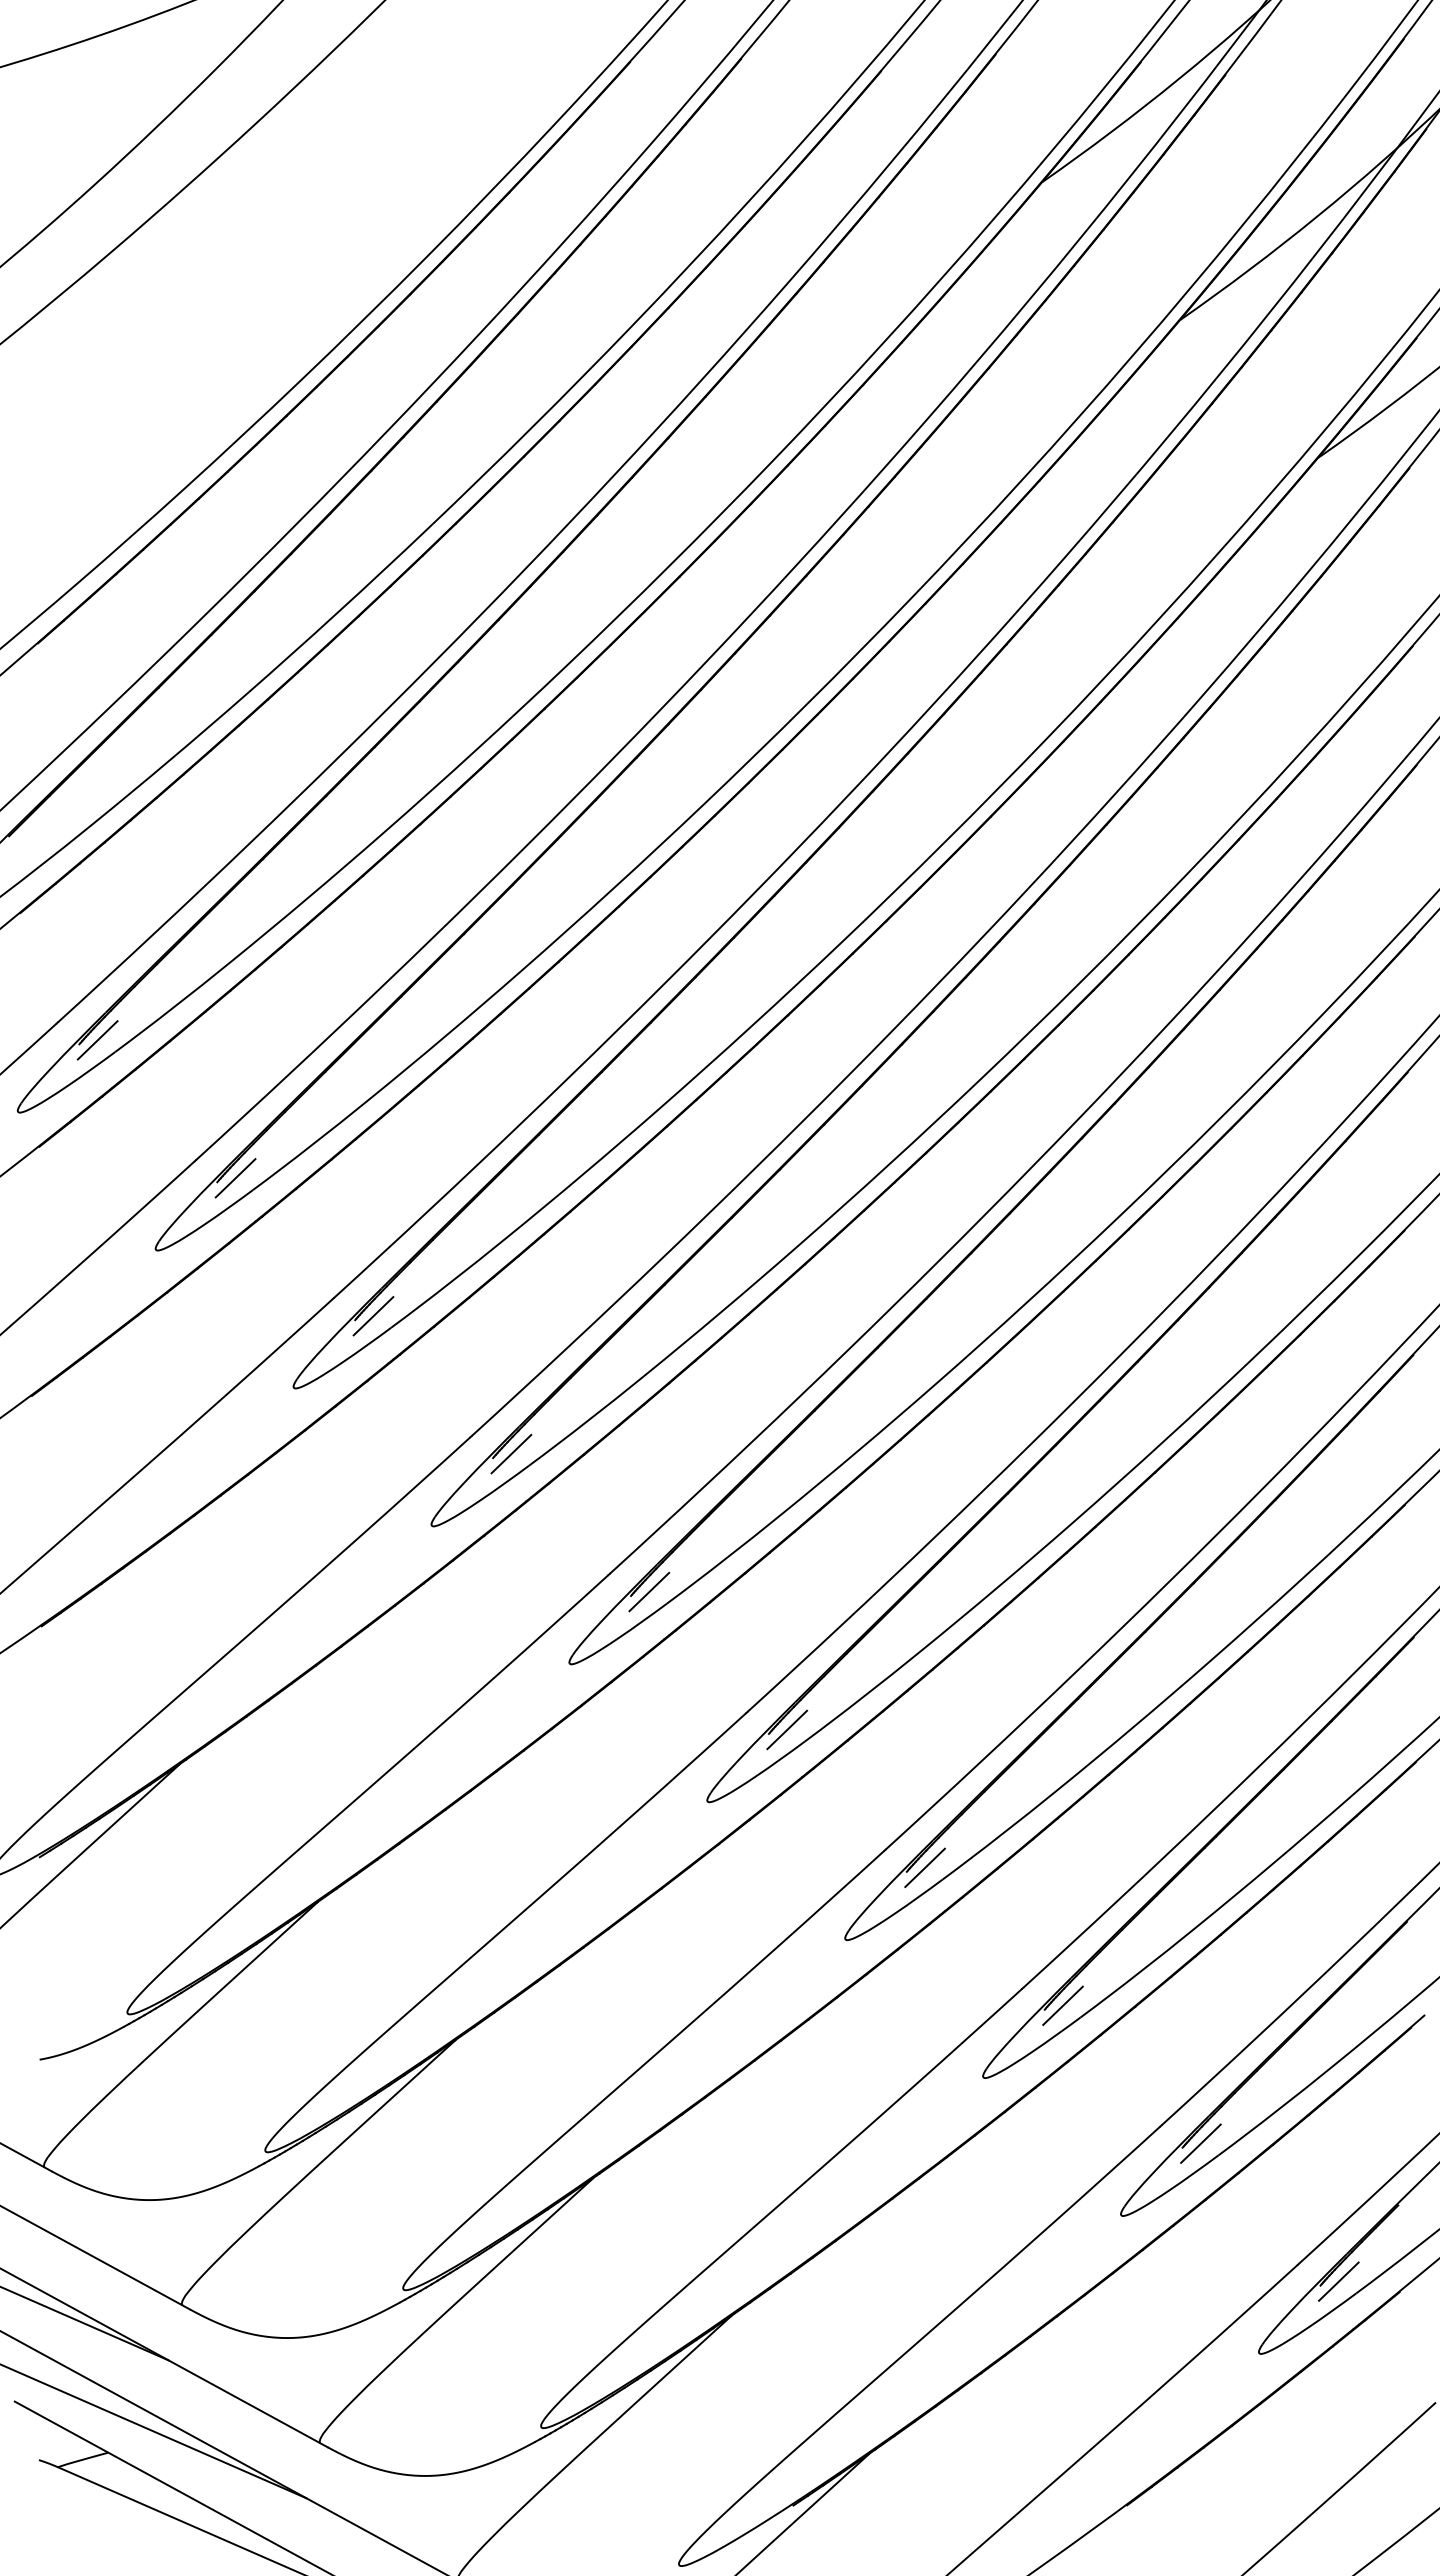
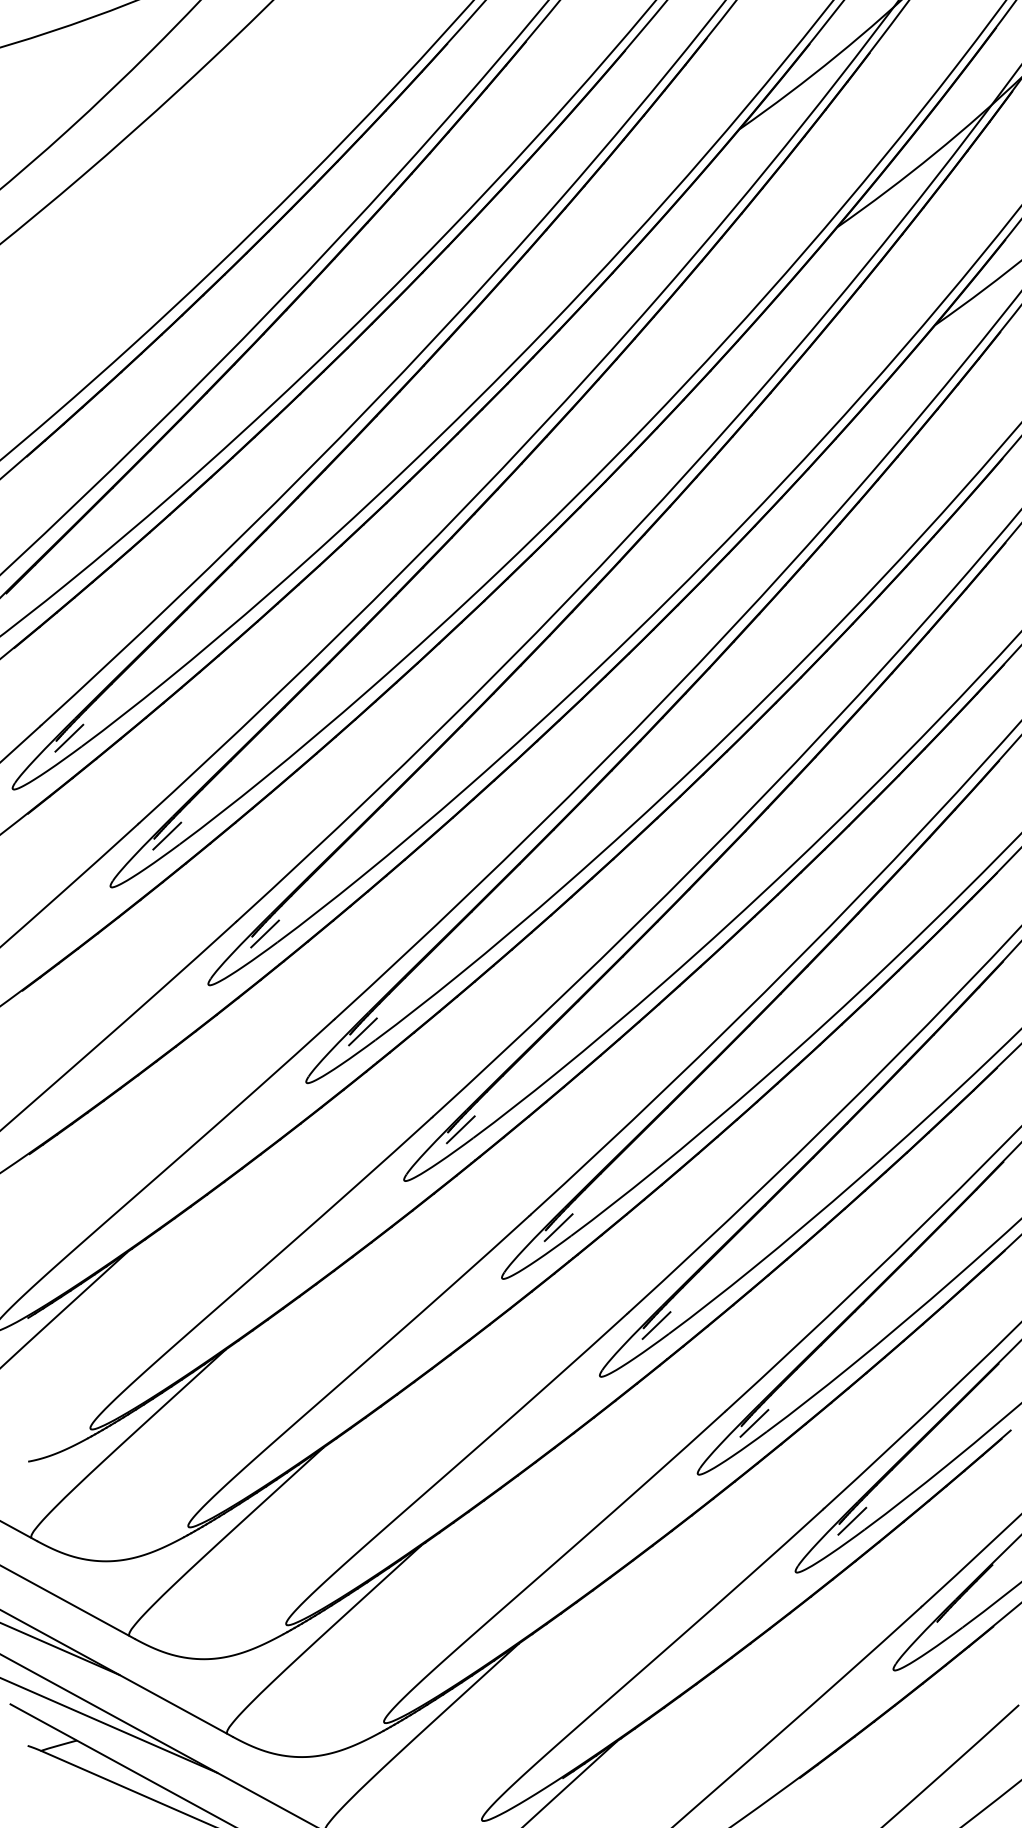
line: (1338, 2281) -> (949, 1619), removed

